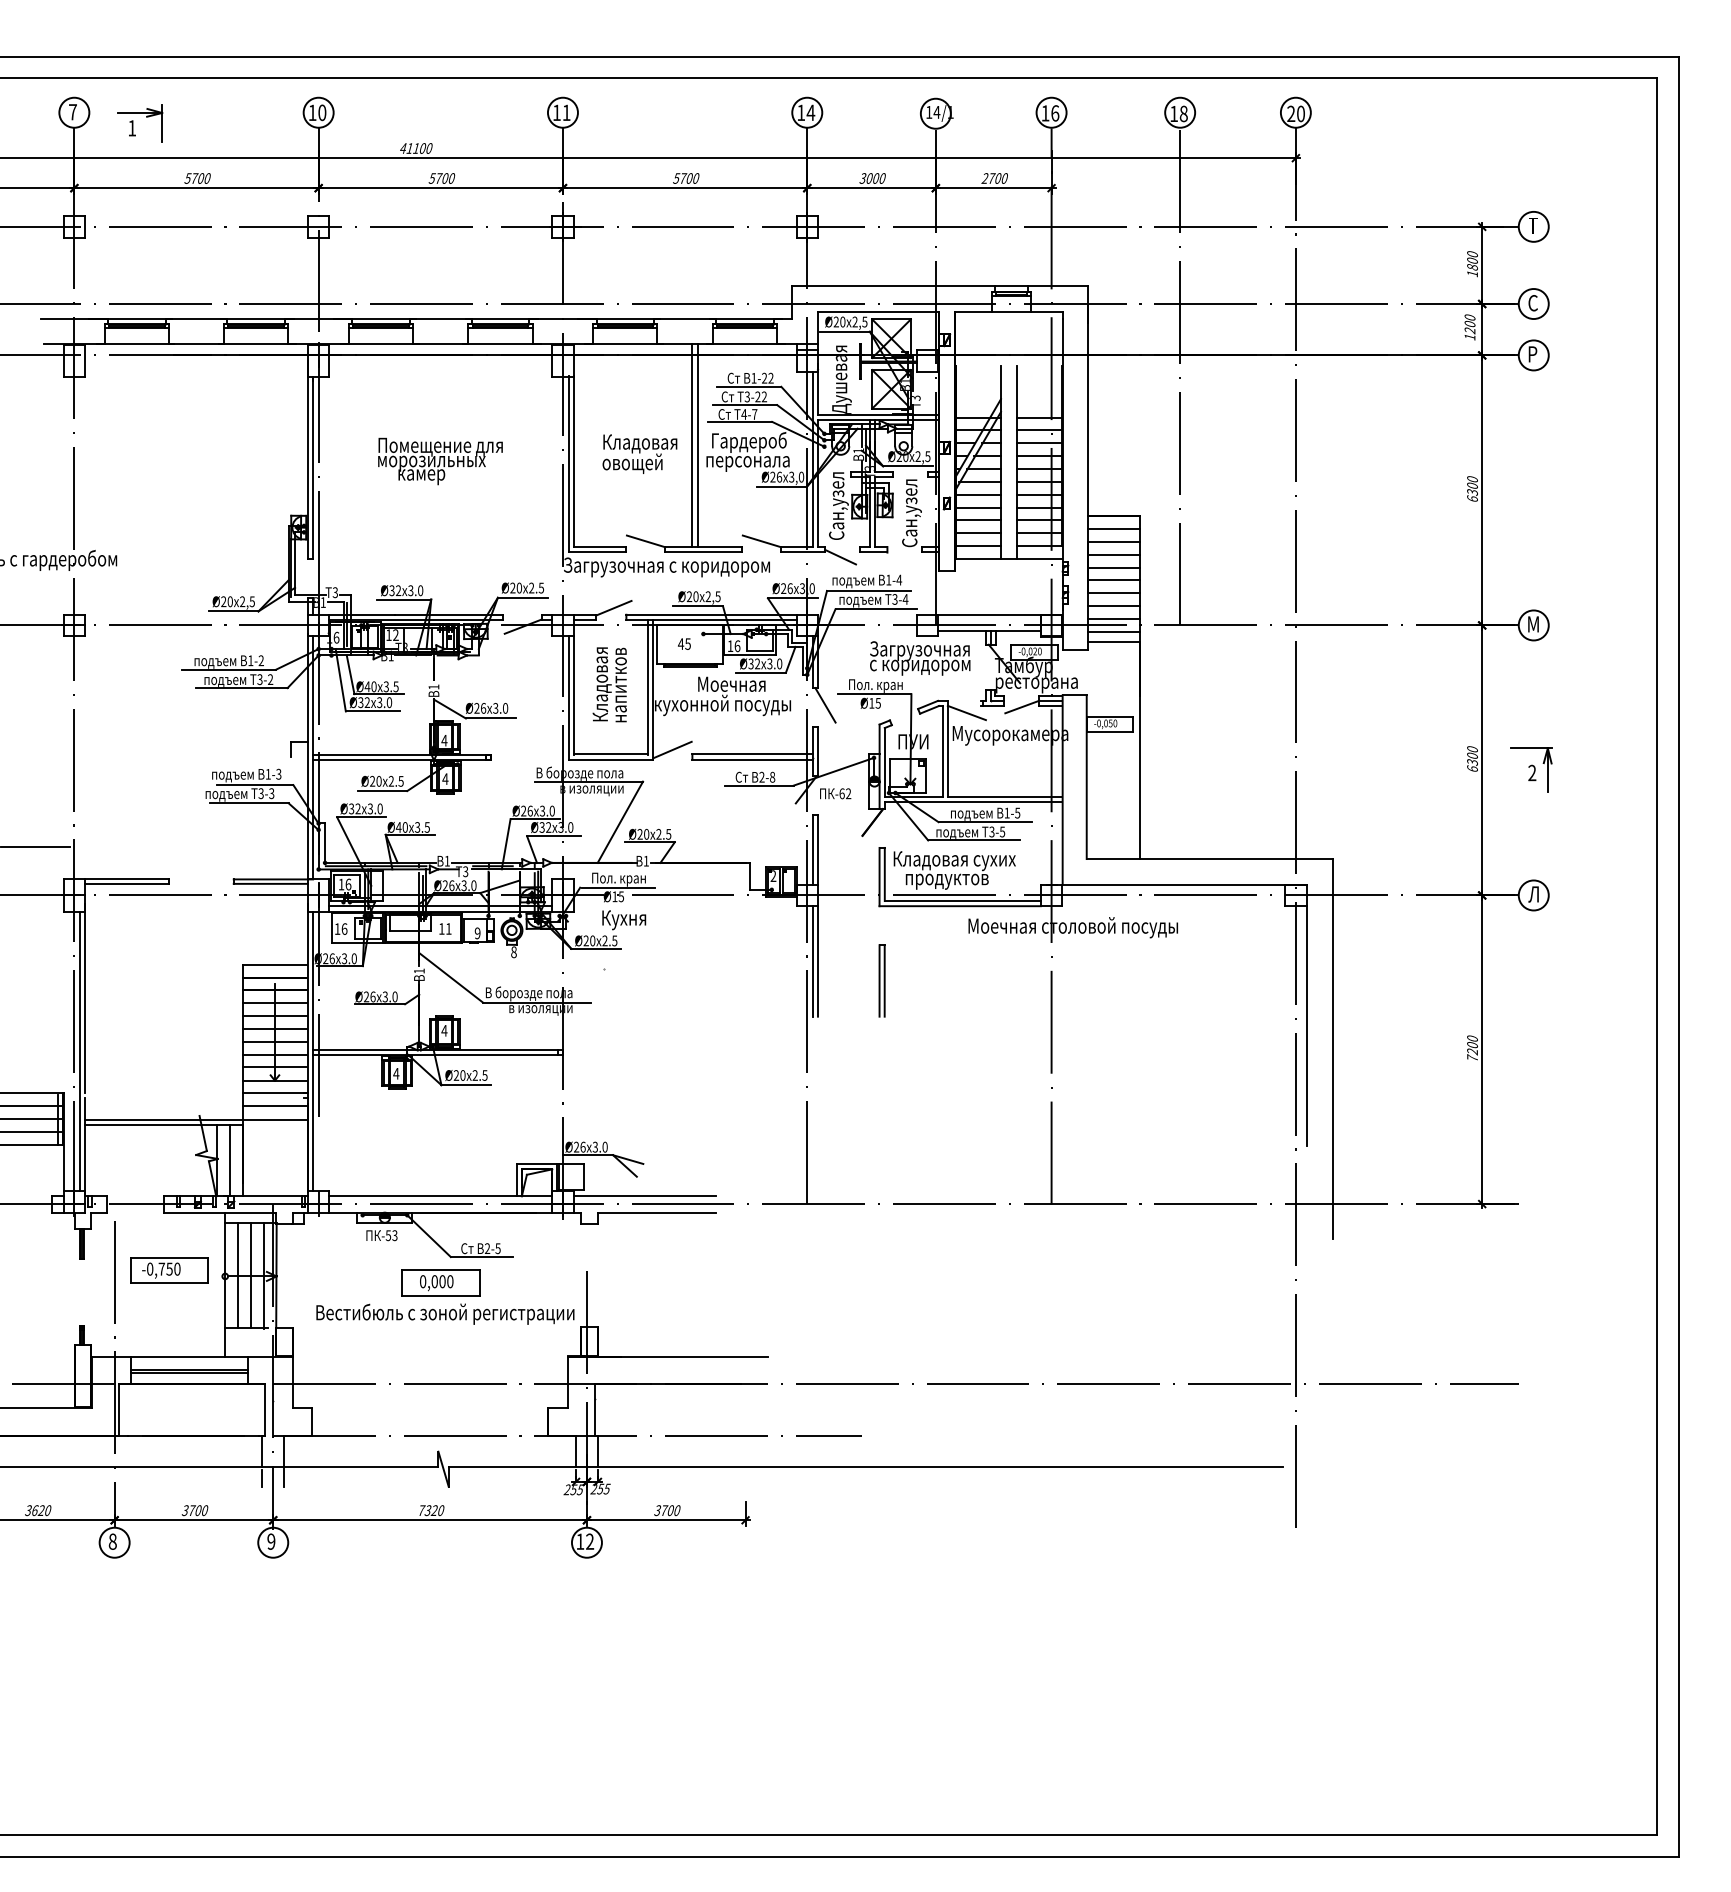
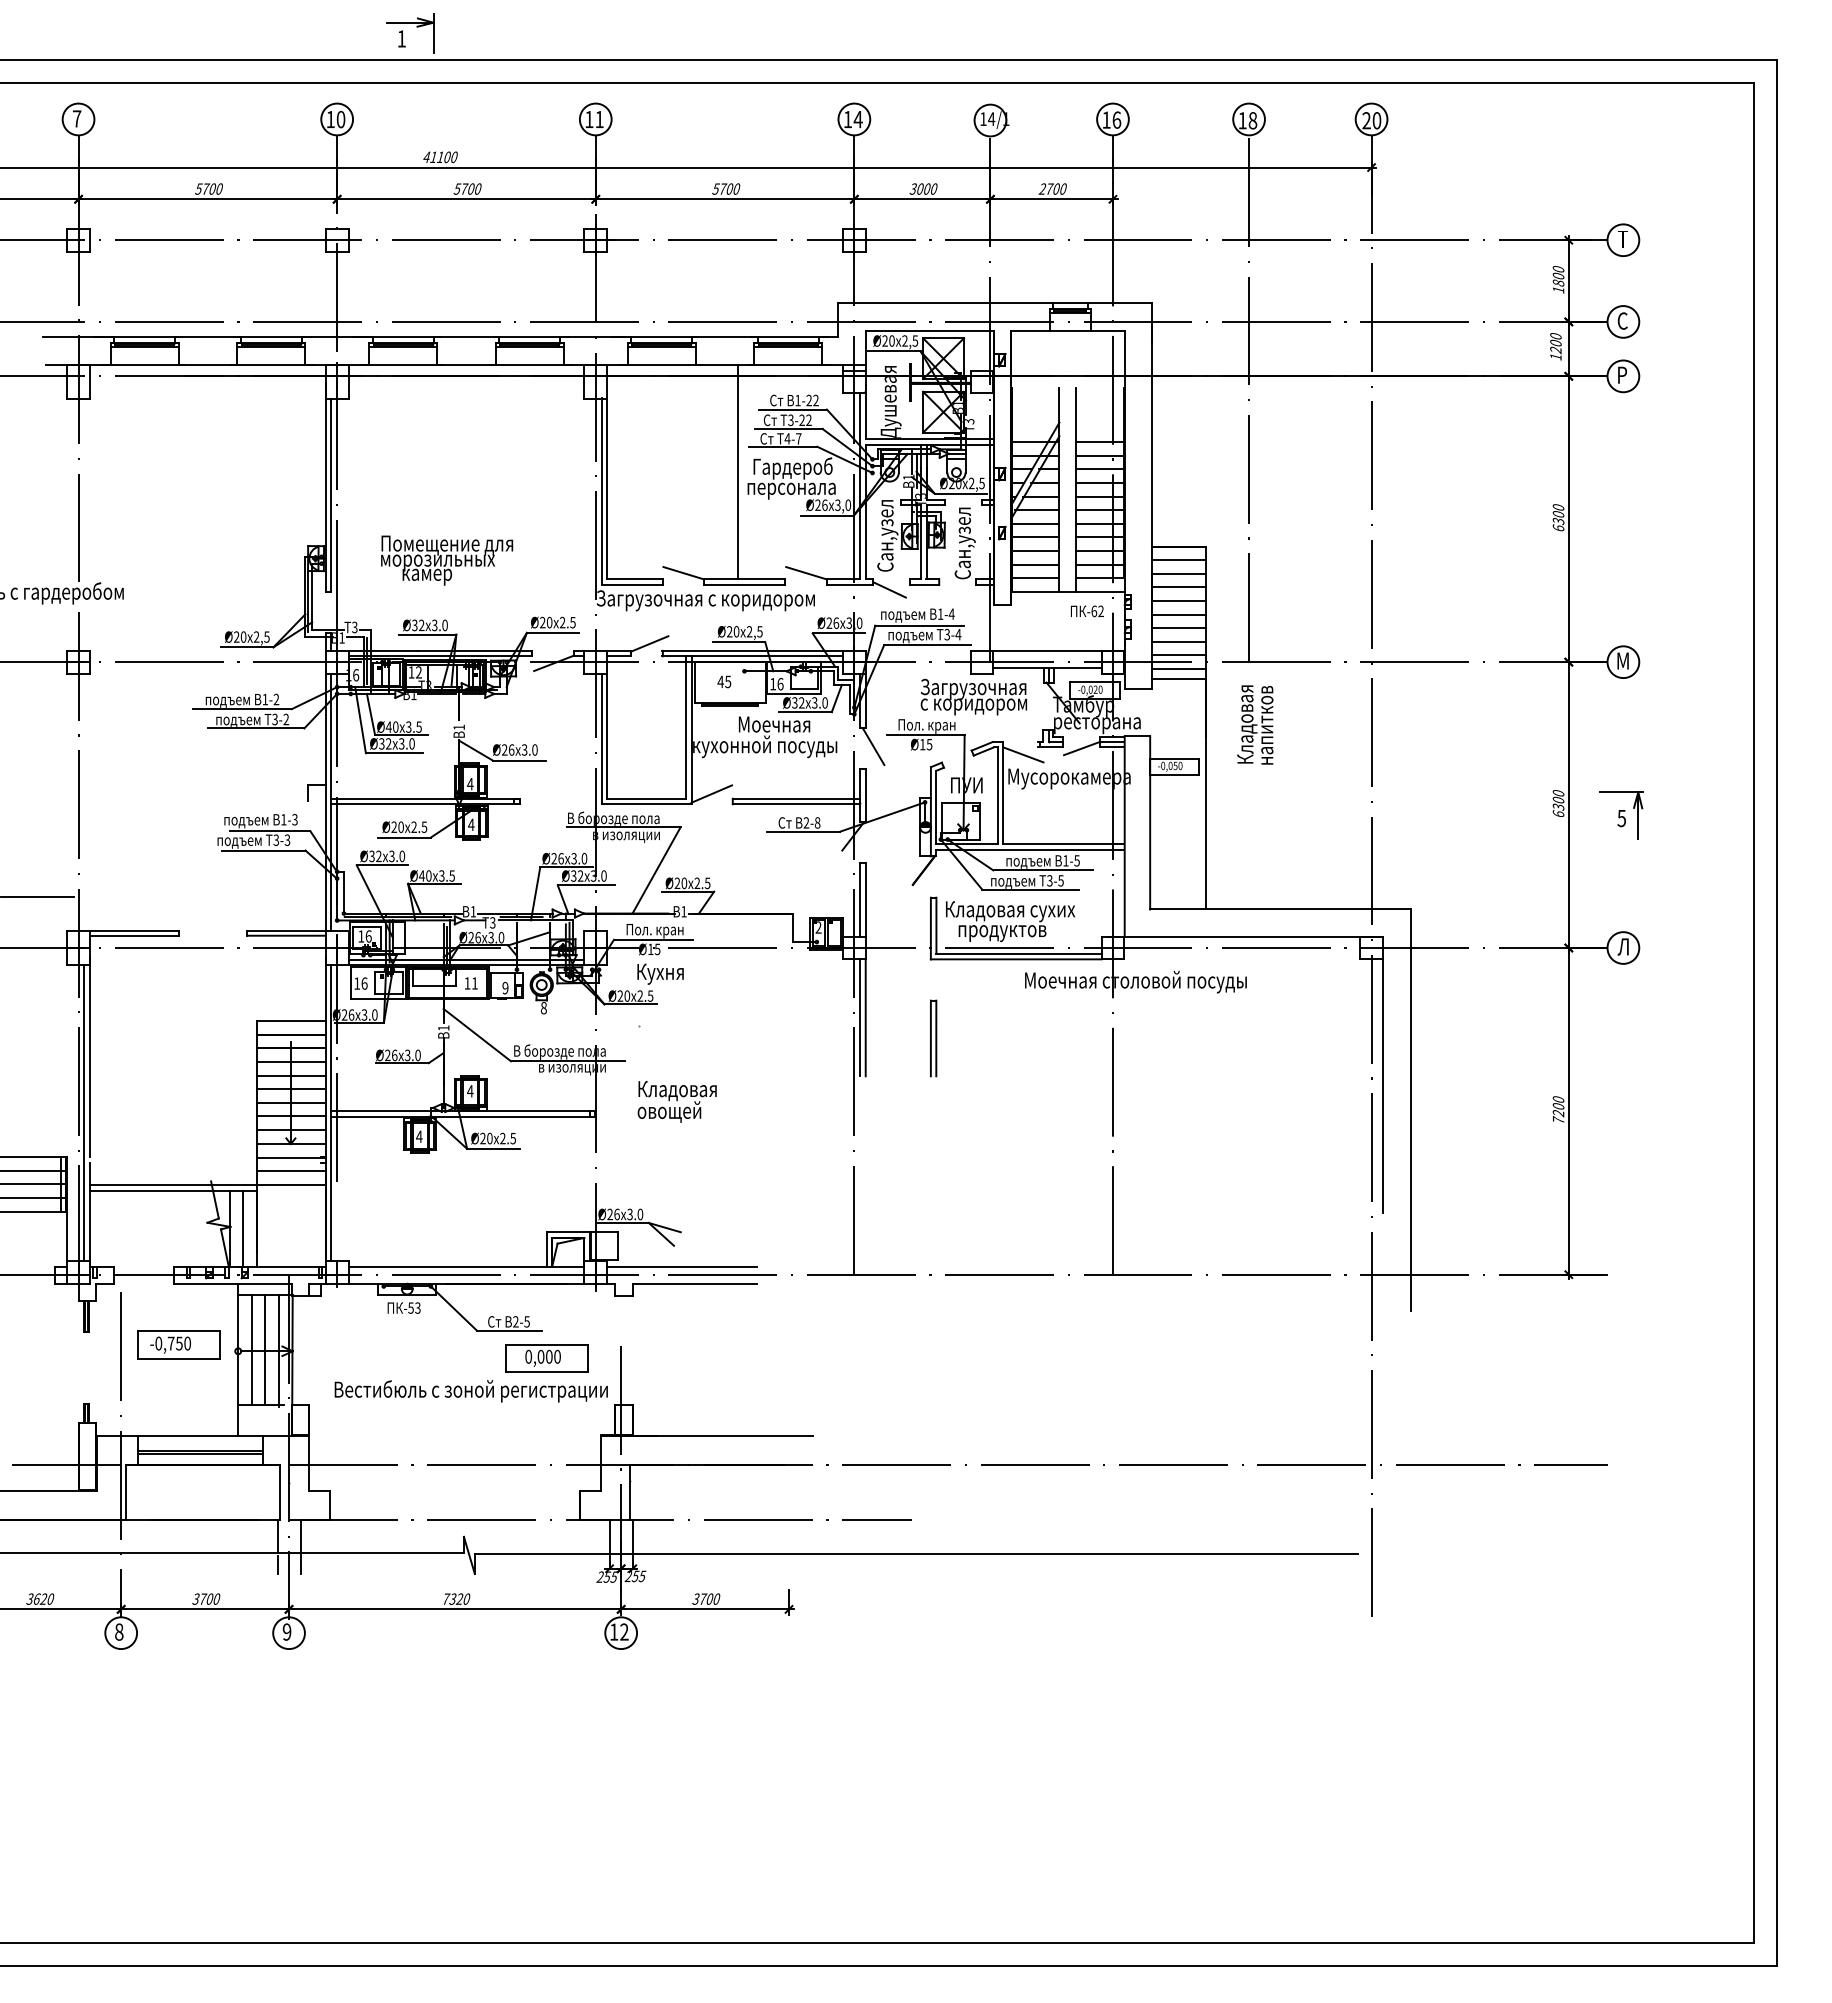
part: (132, 123) -> (402, 33), moved
line: (692, 445) -> (732, 471), removed
text: (639, 453) -> (676, 1101), moved
text: (440, 461) -> (447, 560), moved
text: (609, 684) -> (1255, 724), moved
text: (1531, 773) -> (1621, 818), 2 -> 5
text: (835, 793) -> (1087, 611), moved
part: (439, 1283) -> (546, 1358), moved

